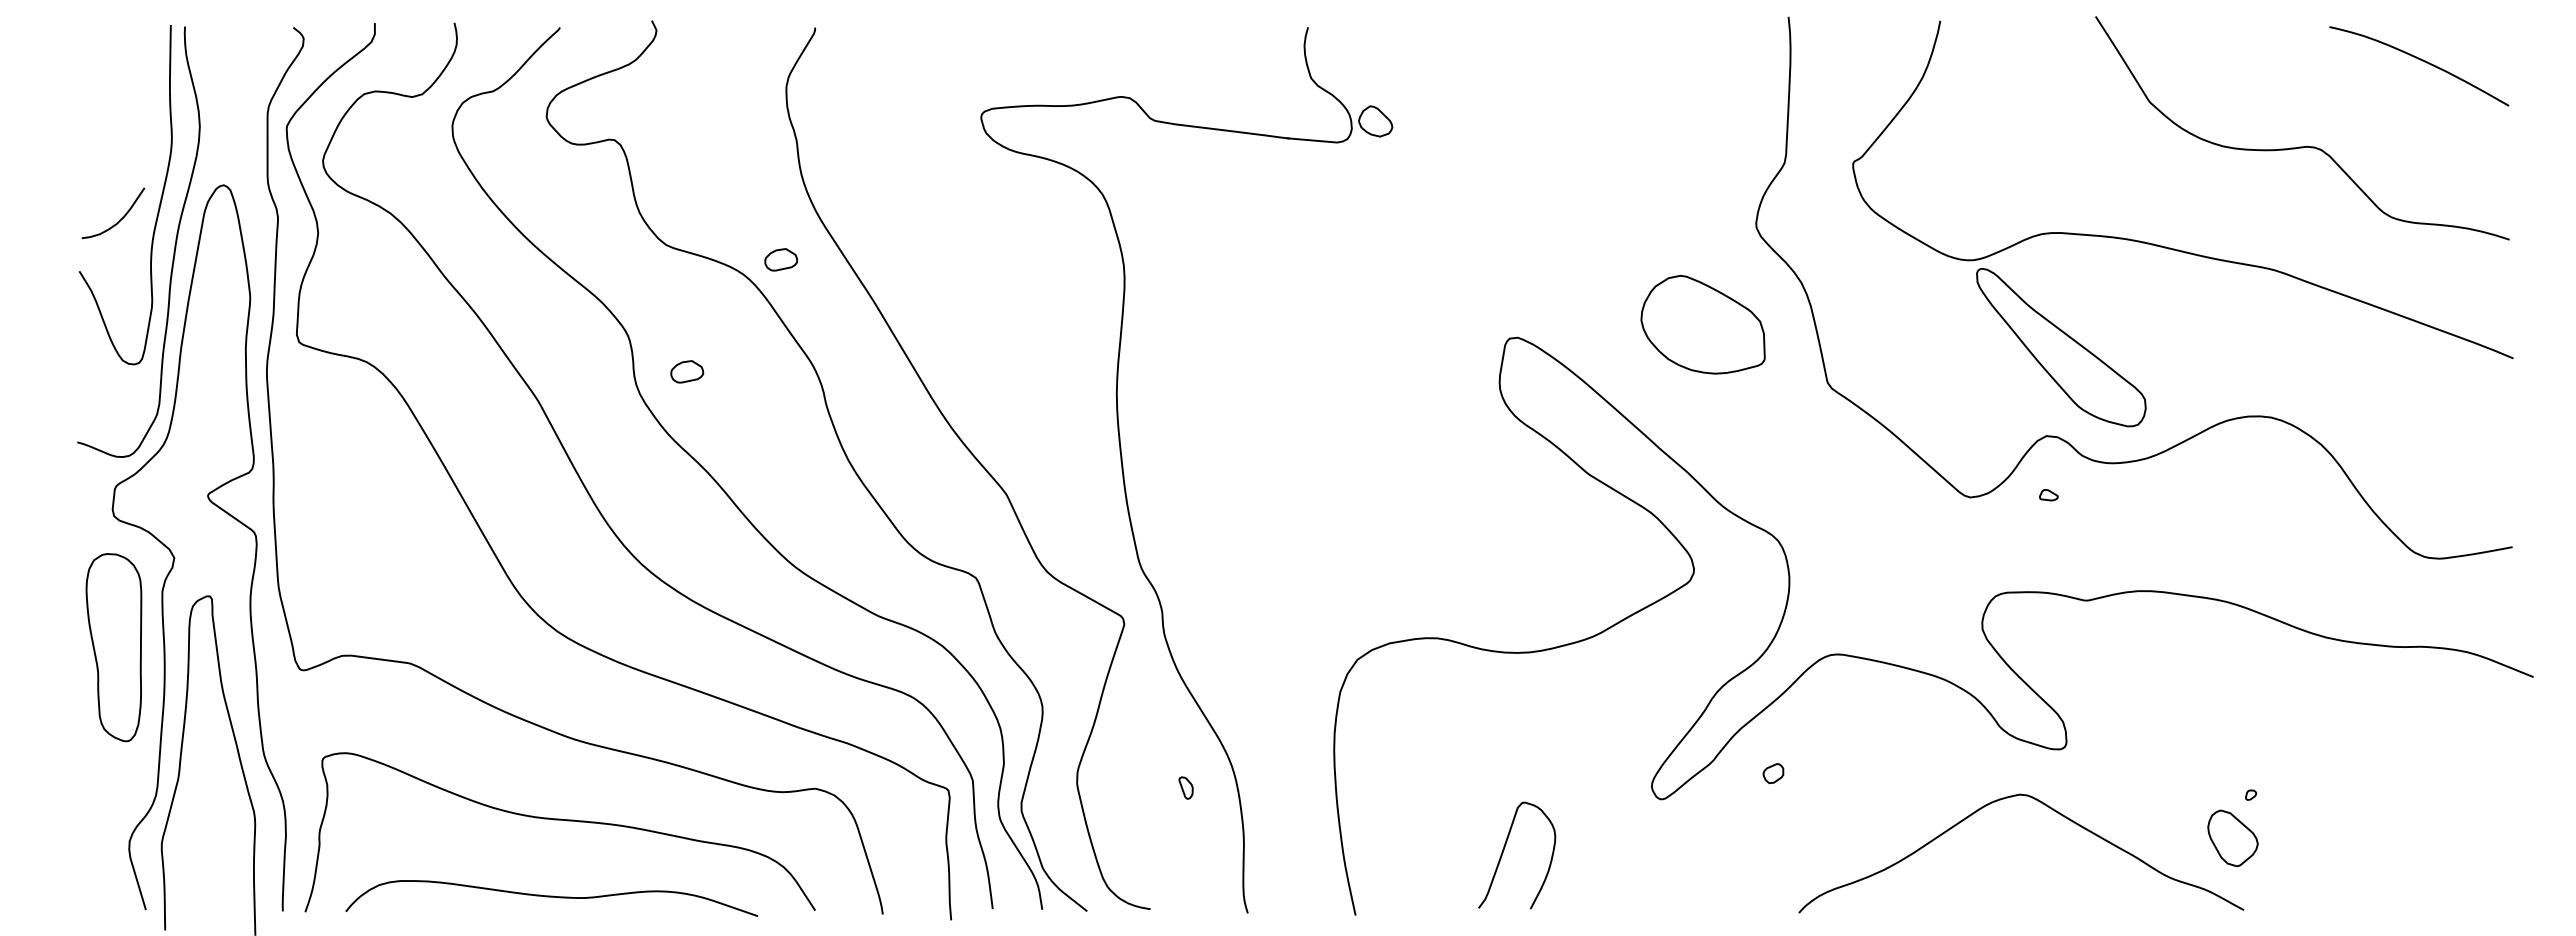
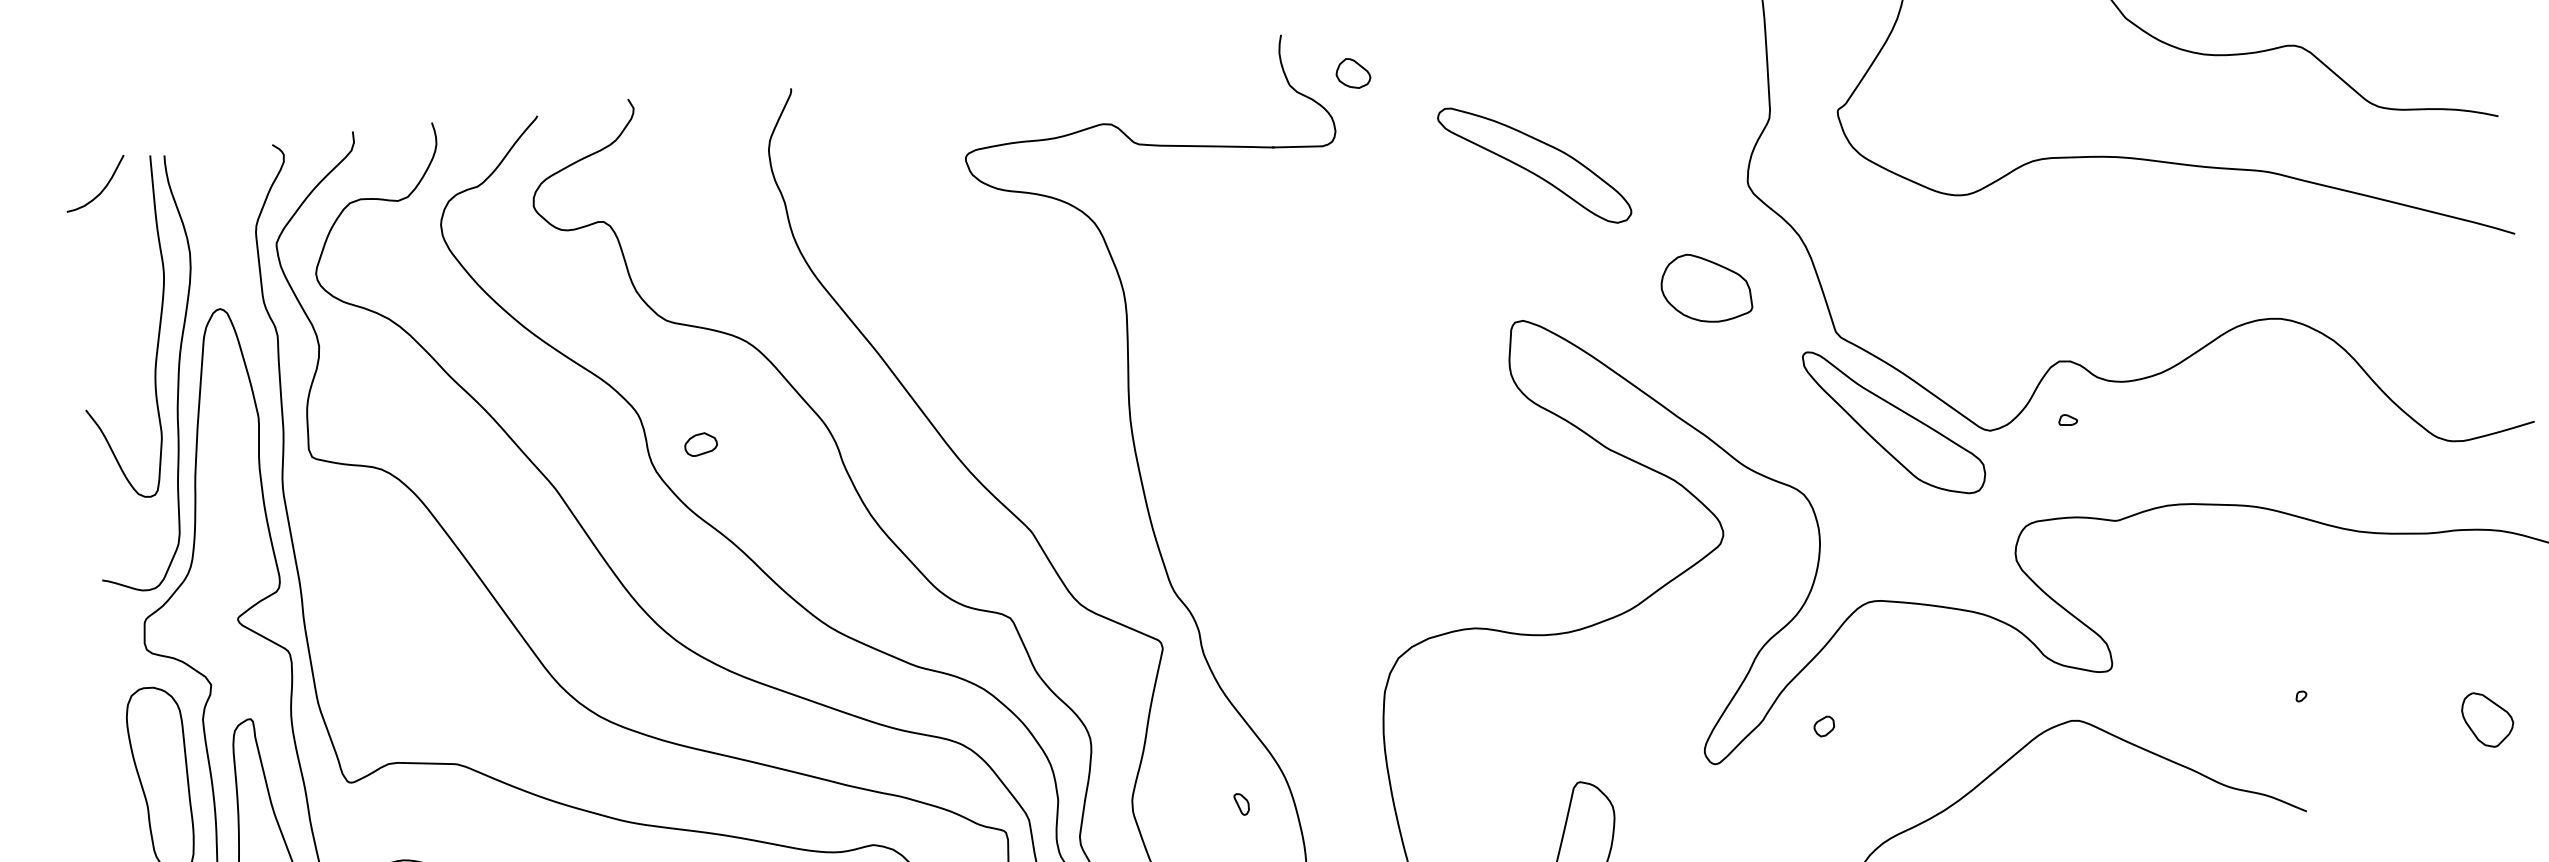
part: (1375, 121) -> (1353, 73), moved
part: (1546, 184) -> (1535, 165), added
curve: (119, 219) -> (102, 189), moved
part: (781, 259) -> (782, 322), removed
part: (1703, 324) -> (1706, 287), size x0.71
part: (2061, 347) -> (1894, 422), moved
part: (2232, 838) -> (2487, 719), moved

